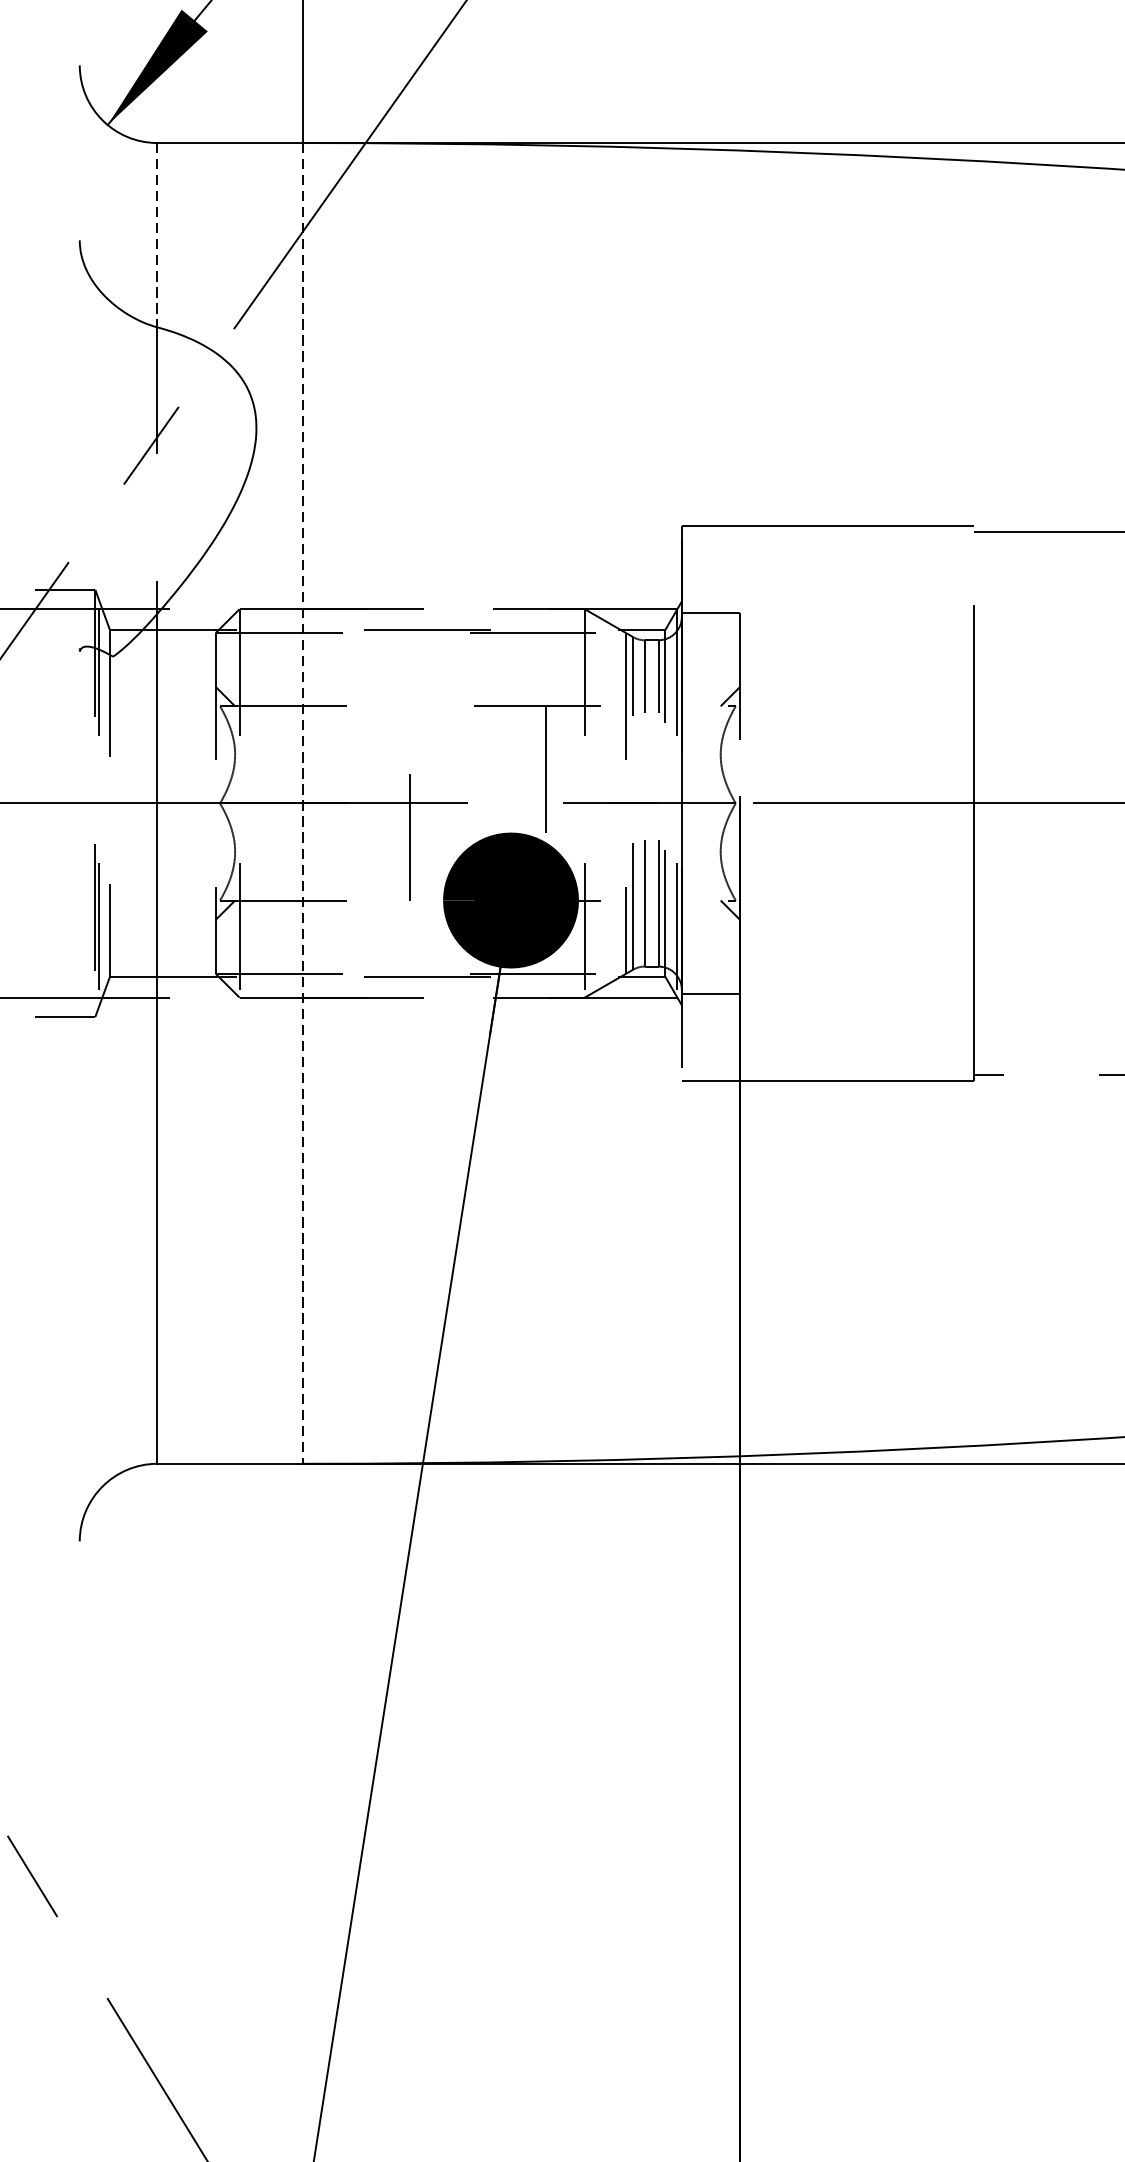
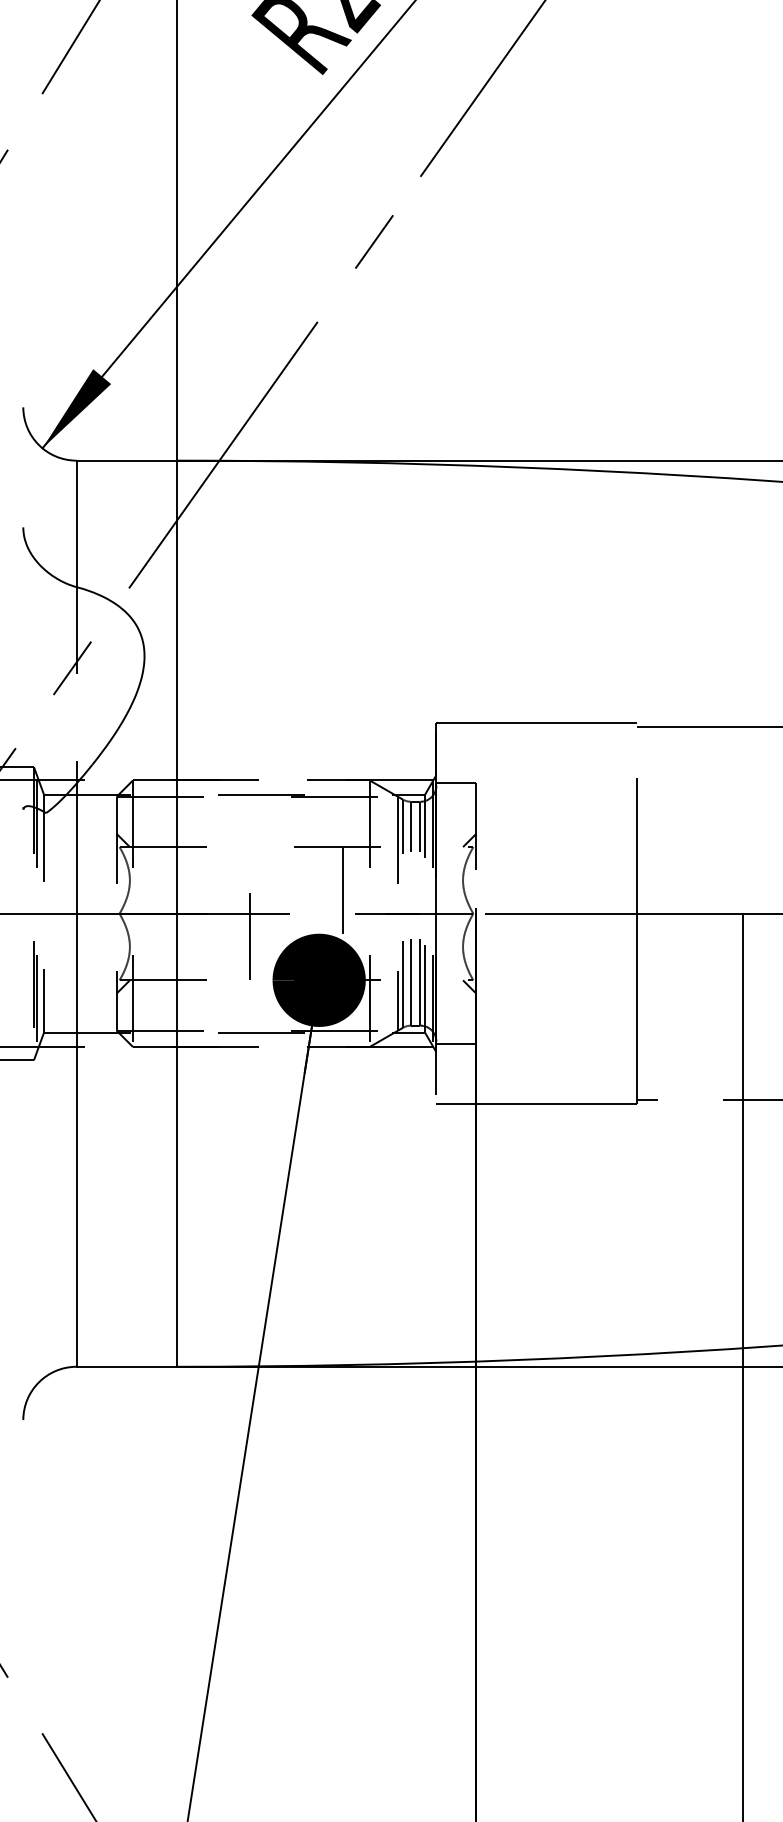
line: (157, 236) -> (76, 524), dashed -> solid
line: (303, 804) -> (176, 914), dashed -> solid

